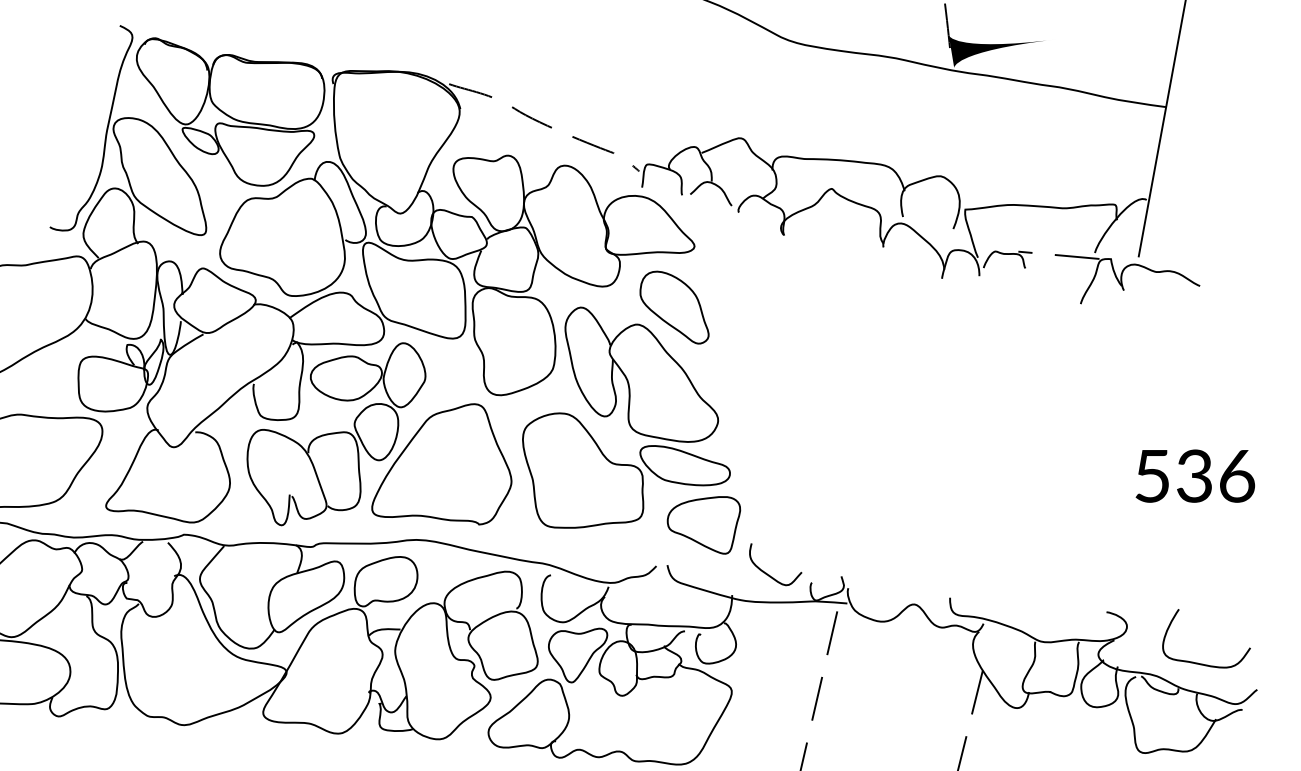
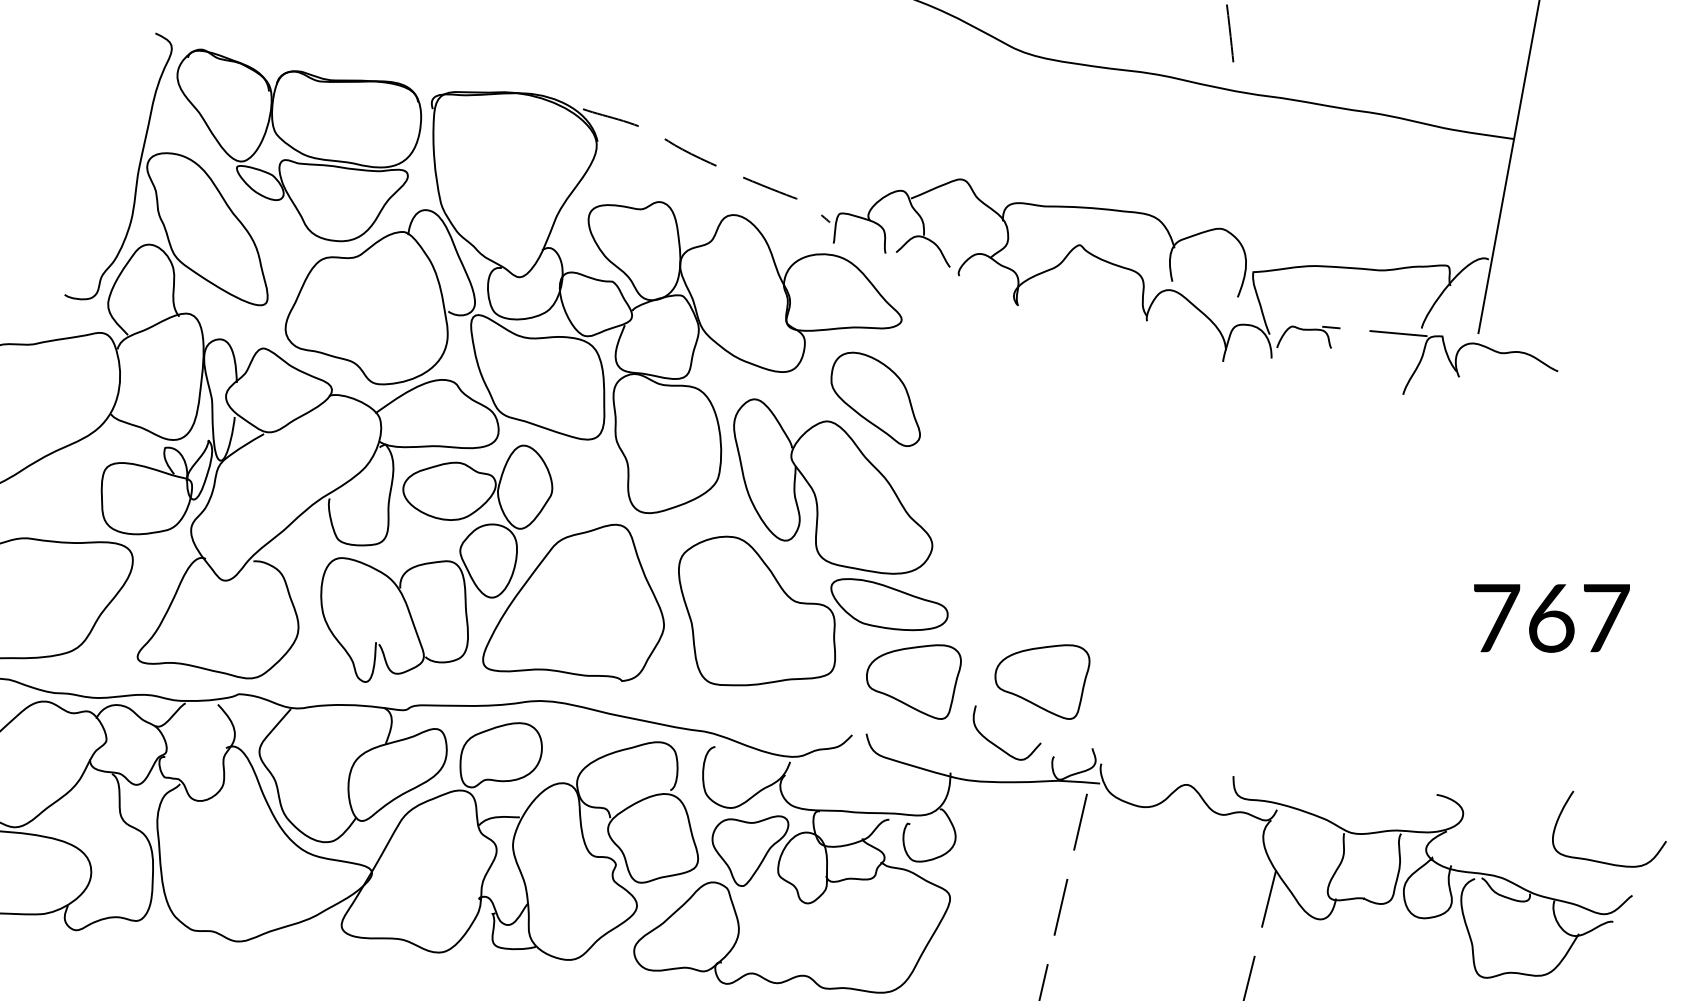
fill: (1002, 51) -> (1301, 66), removed
text: (1195, 475) -> (1552, 617), 536 -> 767
part: (802, 525) -> (1041, 682), added
curve: (1203, 663) -> (1605, 861), moved

